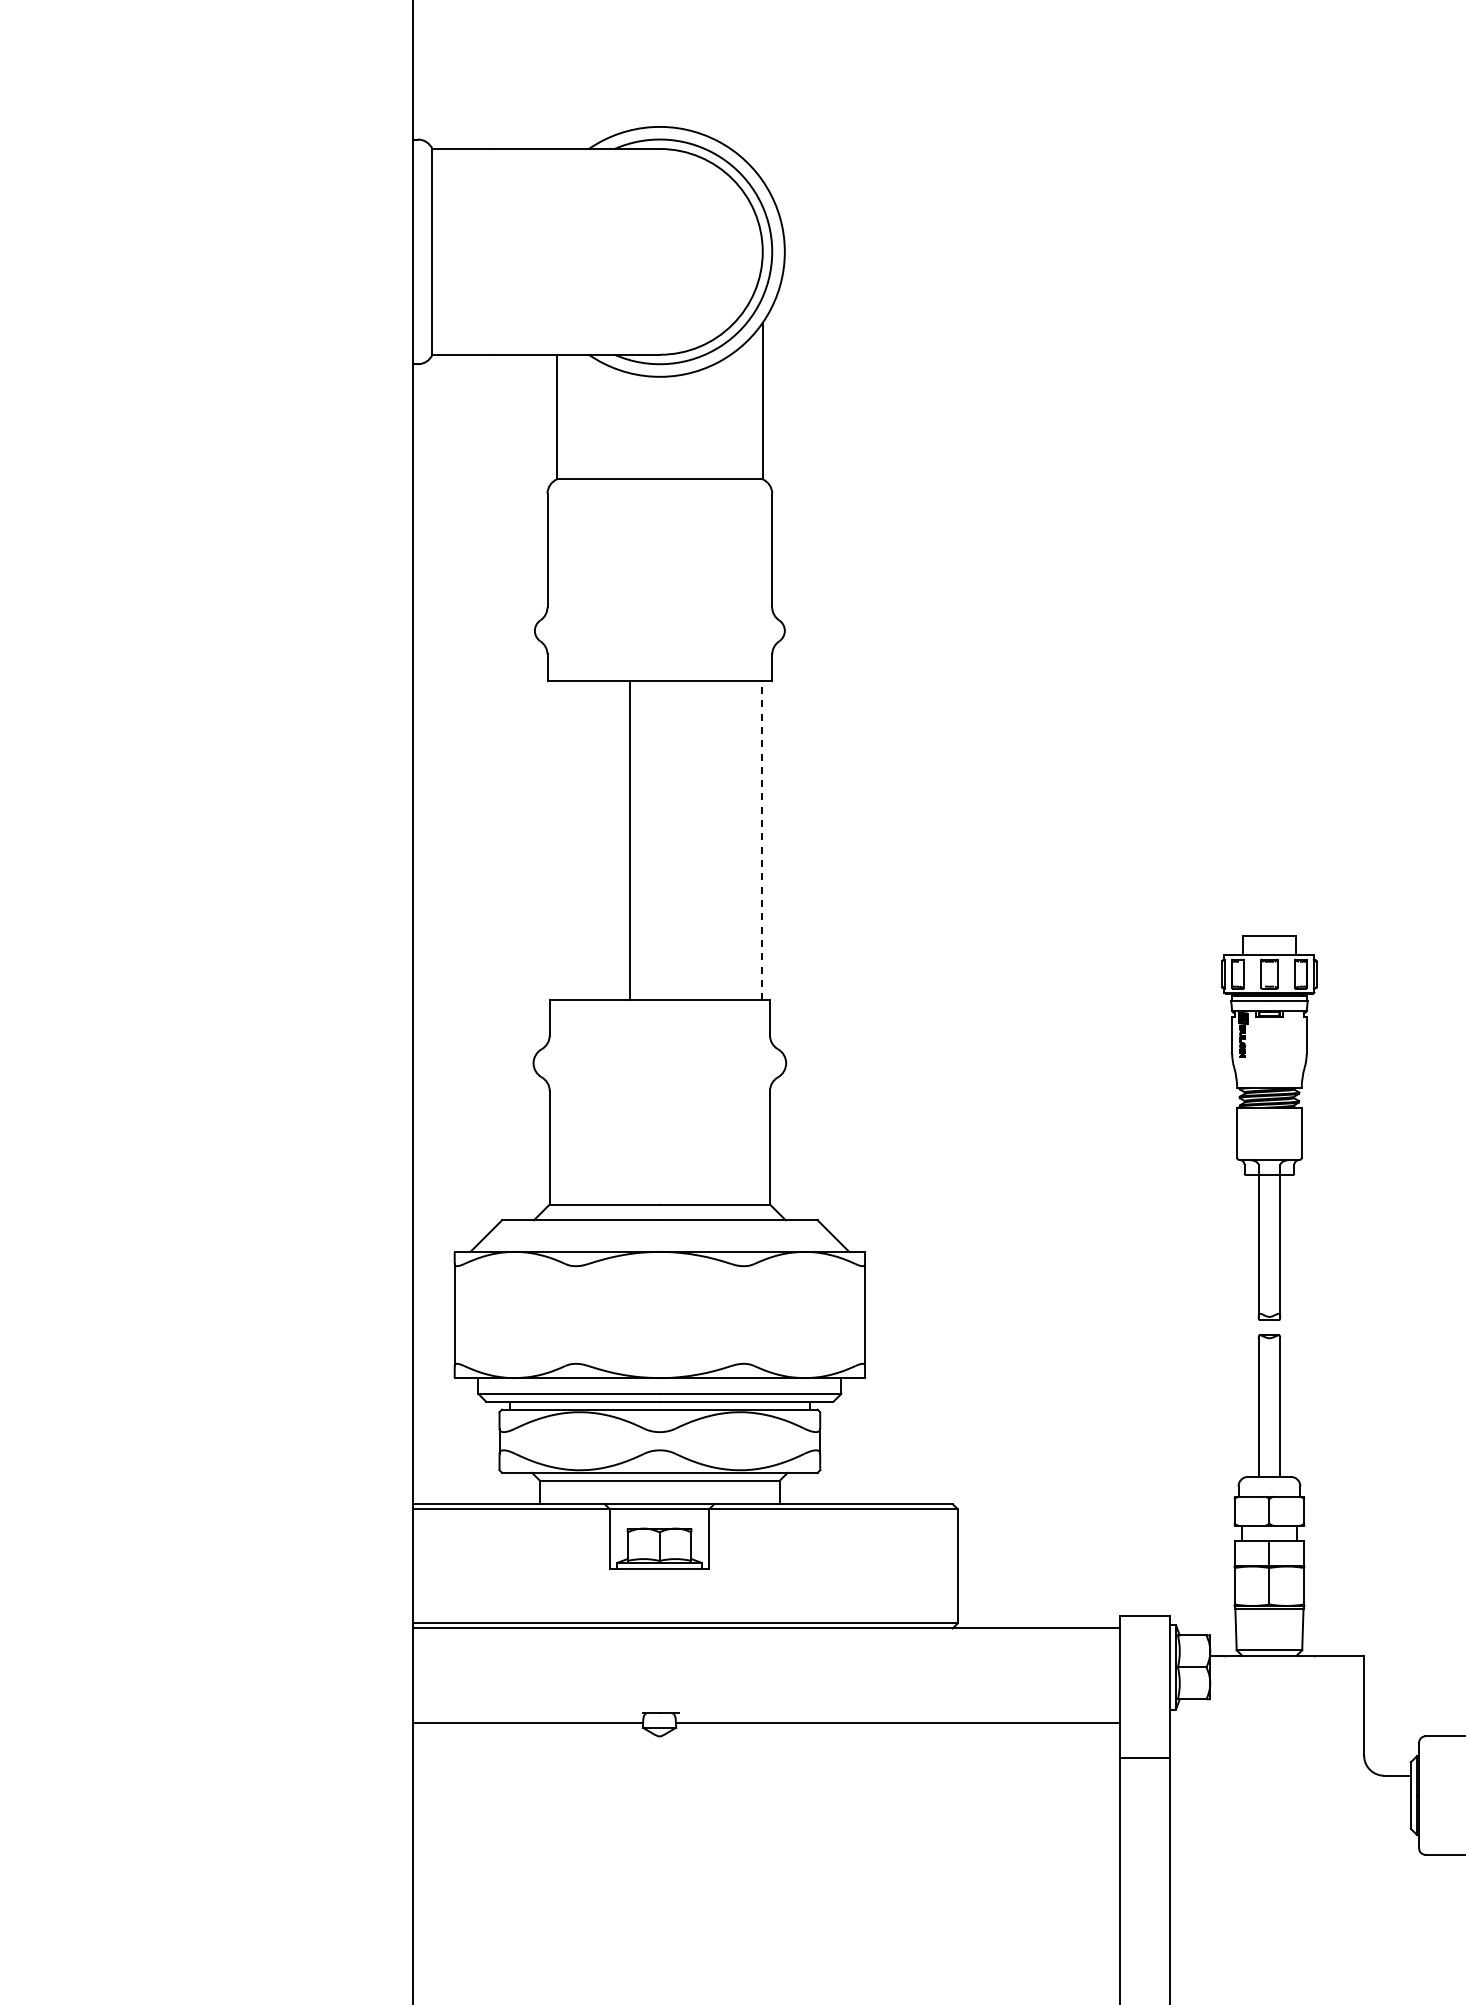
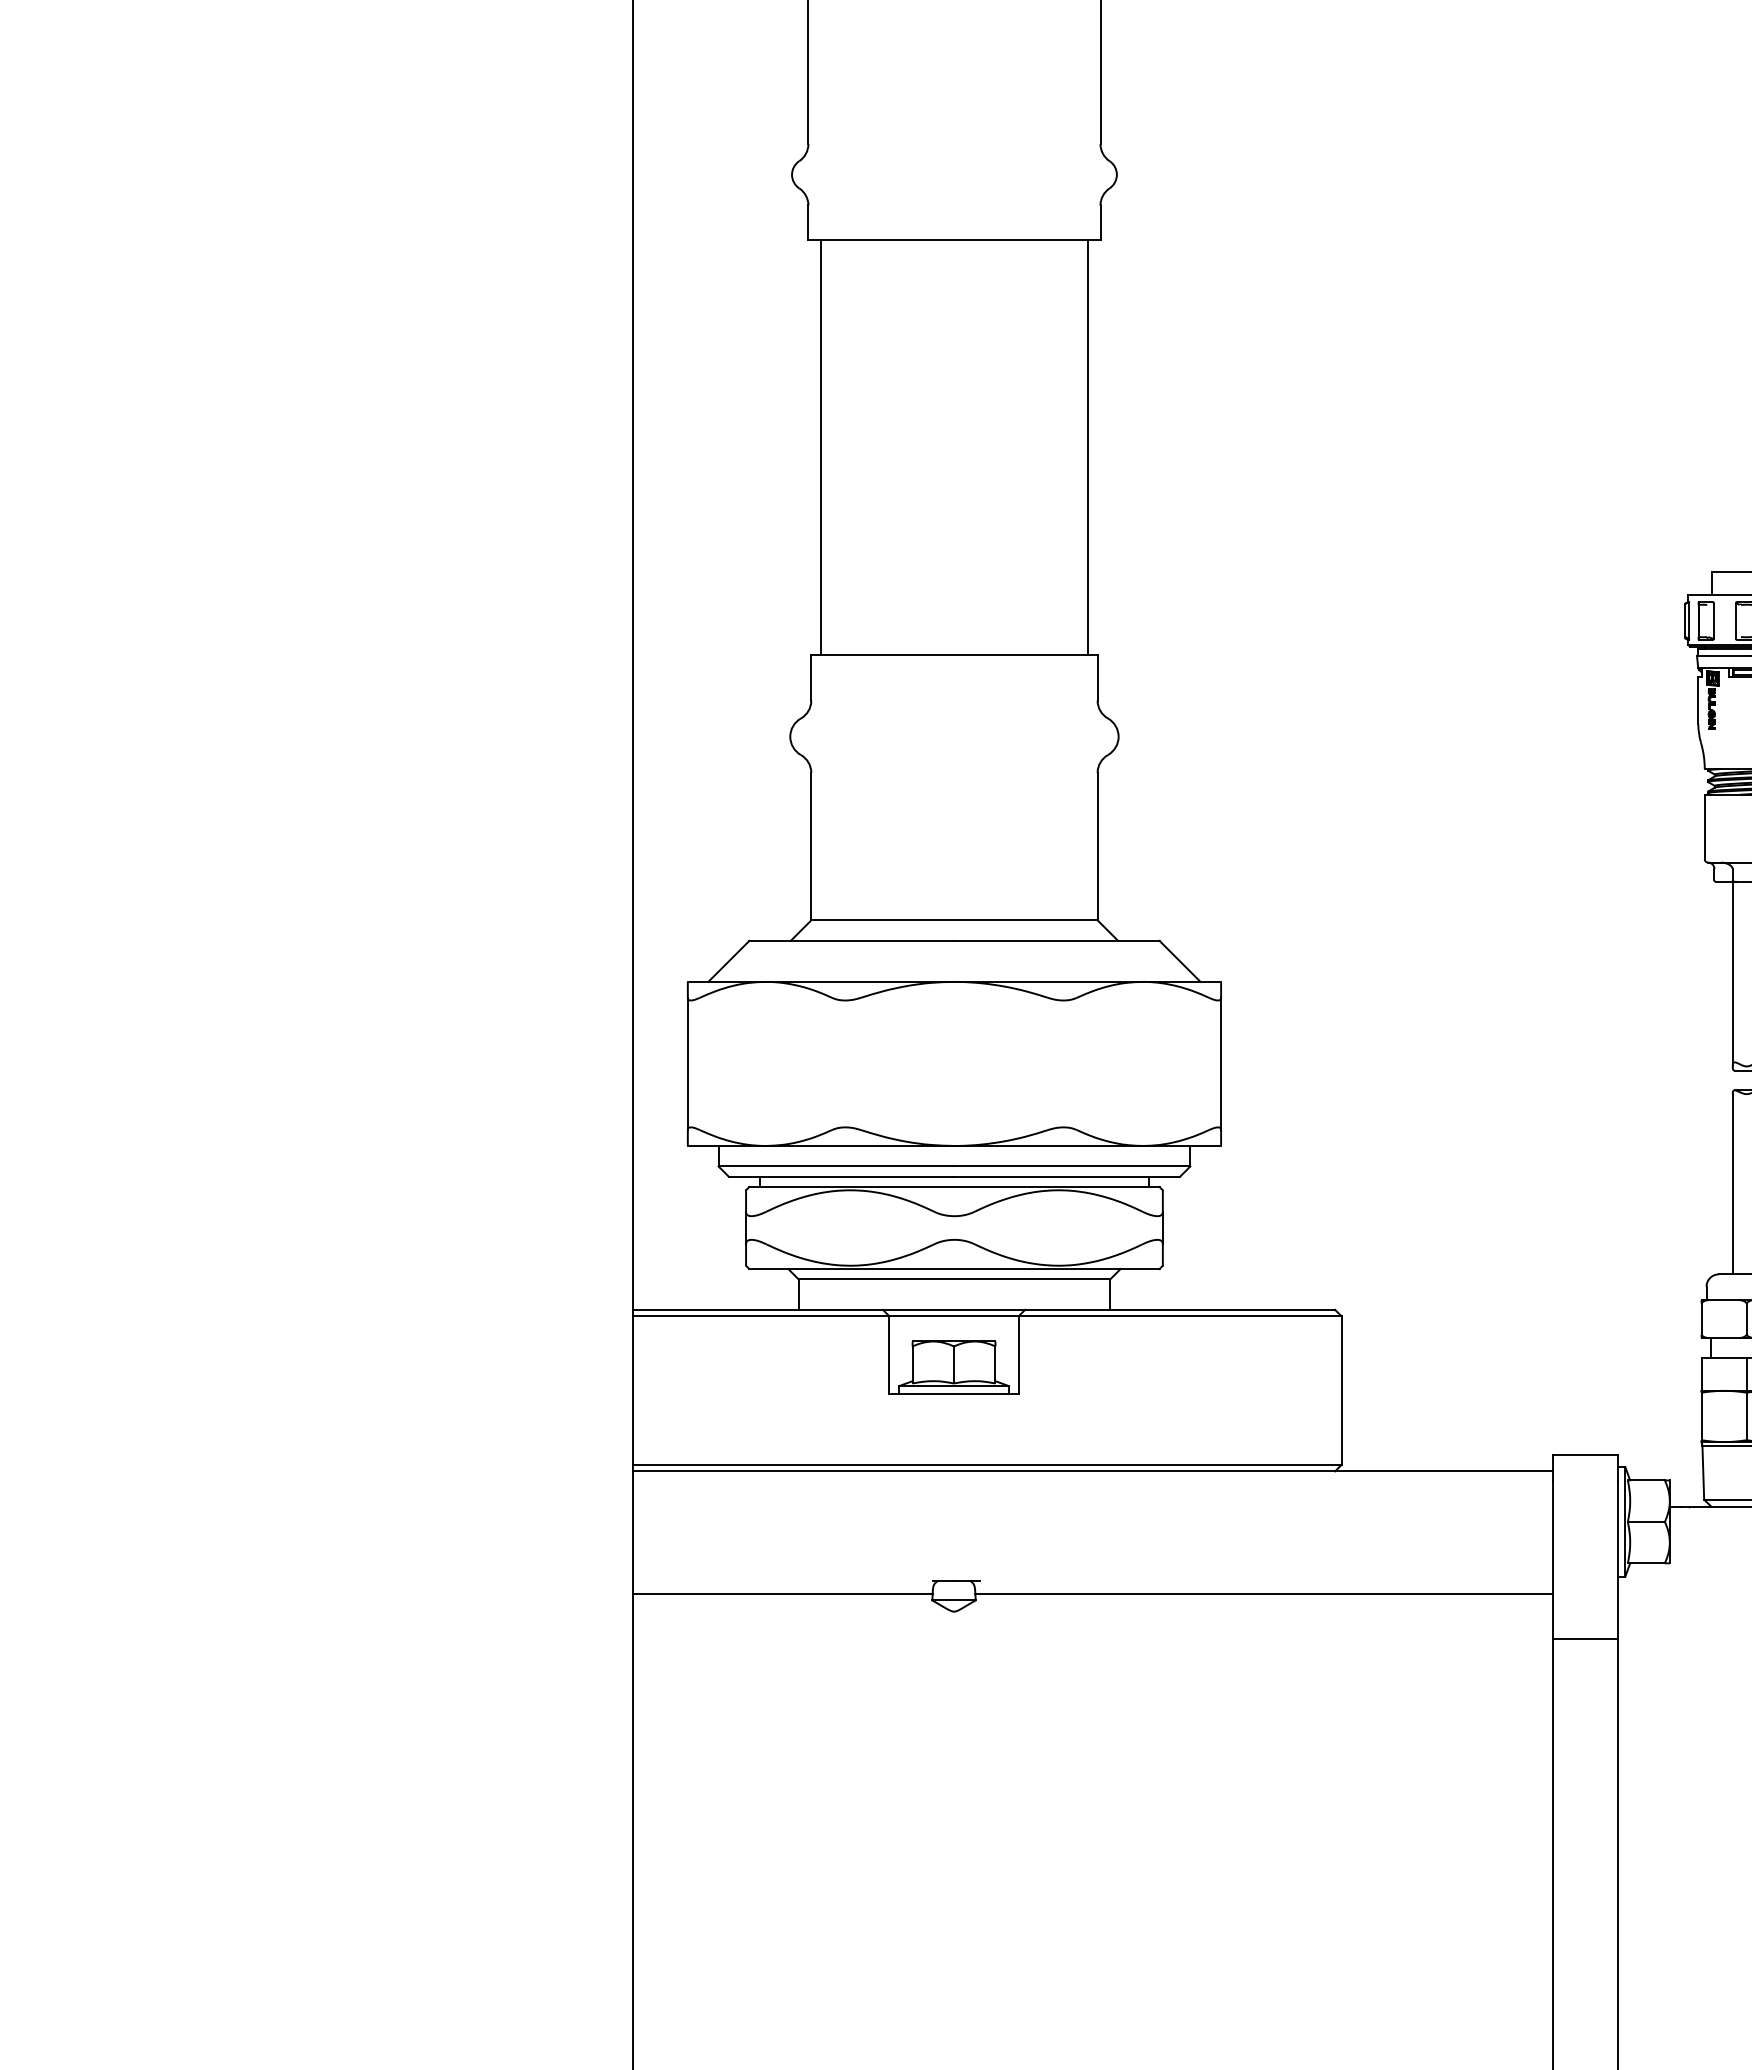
line: (630, 840) -> (821, 447), moved
line: (762, 840) -> (1087, 447), dashed -> solid

